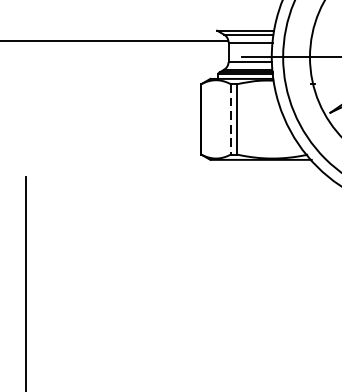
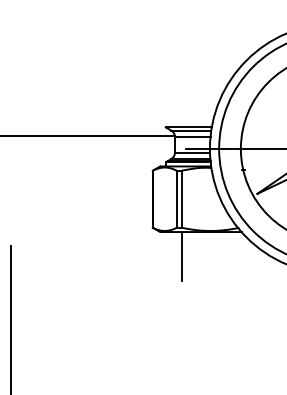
line: (230, 119) -> (176, 199), dashed -> solid
line: (237, 190) -> (182, 256), added

